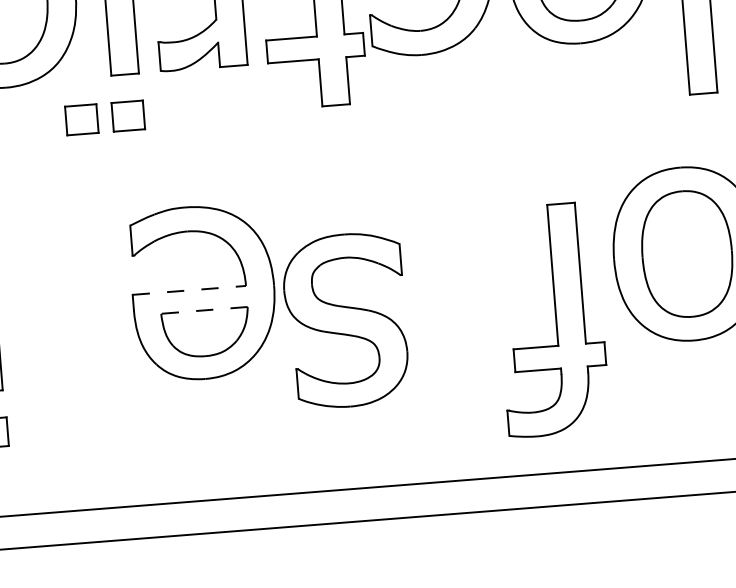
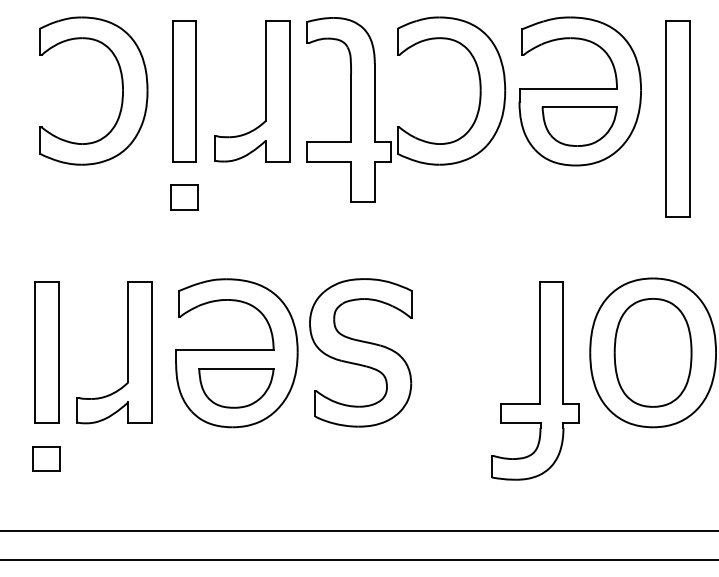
part: (81, 120) -> (144, 197), removed
line: (188, 290) -> (224, 350), dashed -> solid
part: (76, 301) -> (127, 352), added
line: (203, 310) -> (235, 368), dashed -> solid
part: (551, 319) -> (535, 380), moved
part: (345, 320) -> (360, 352), moved

